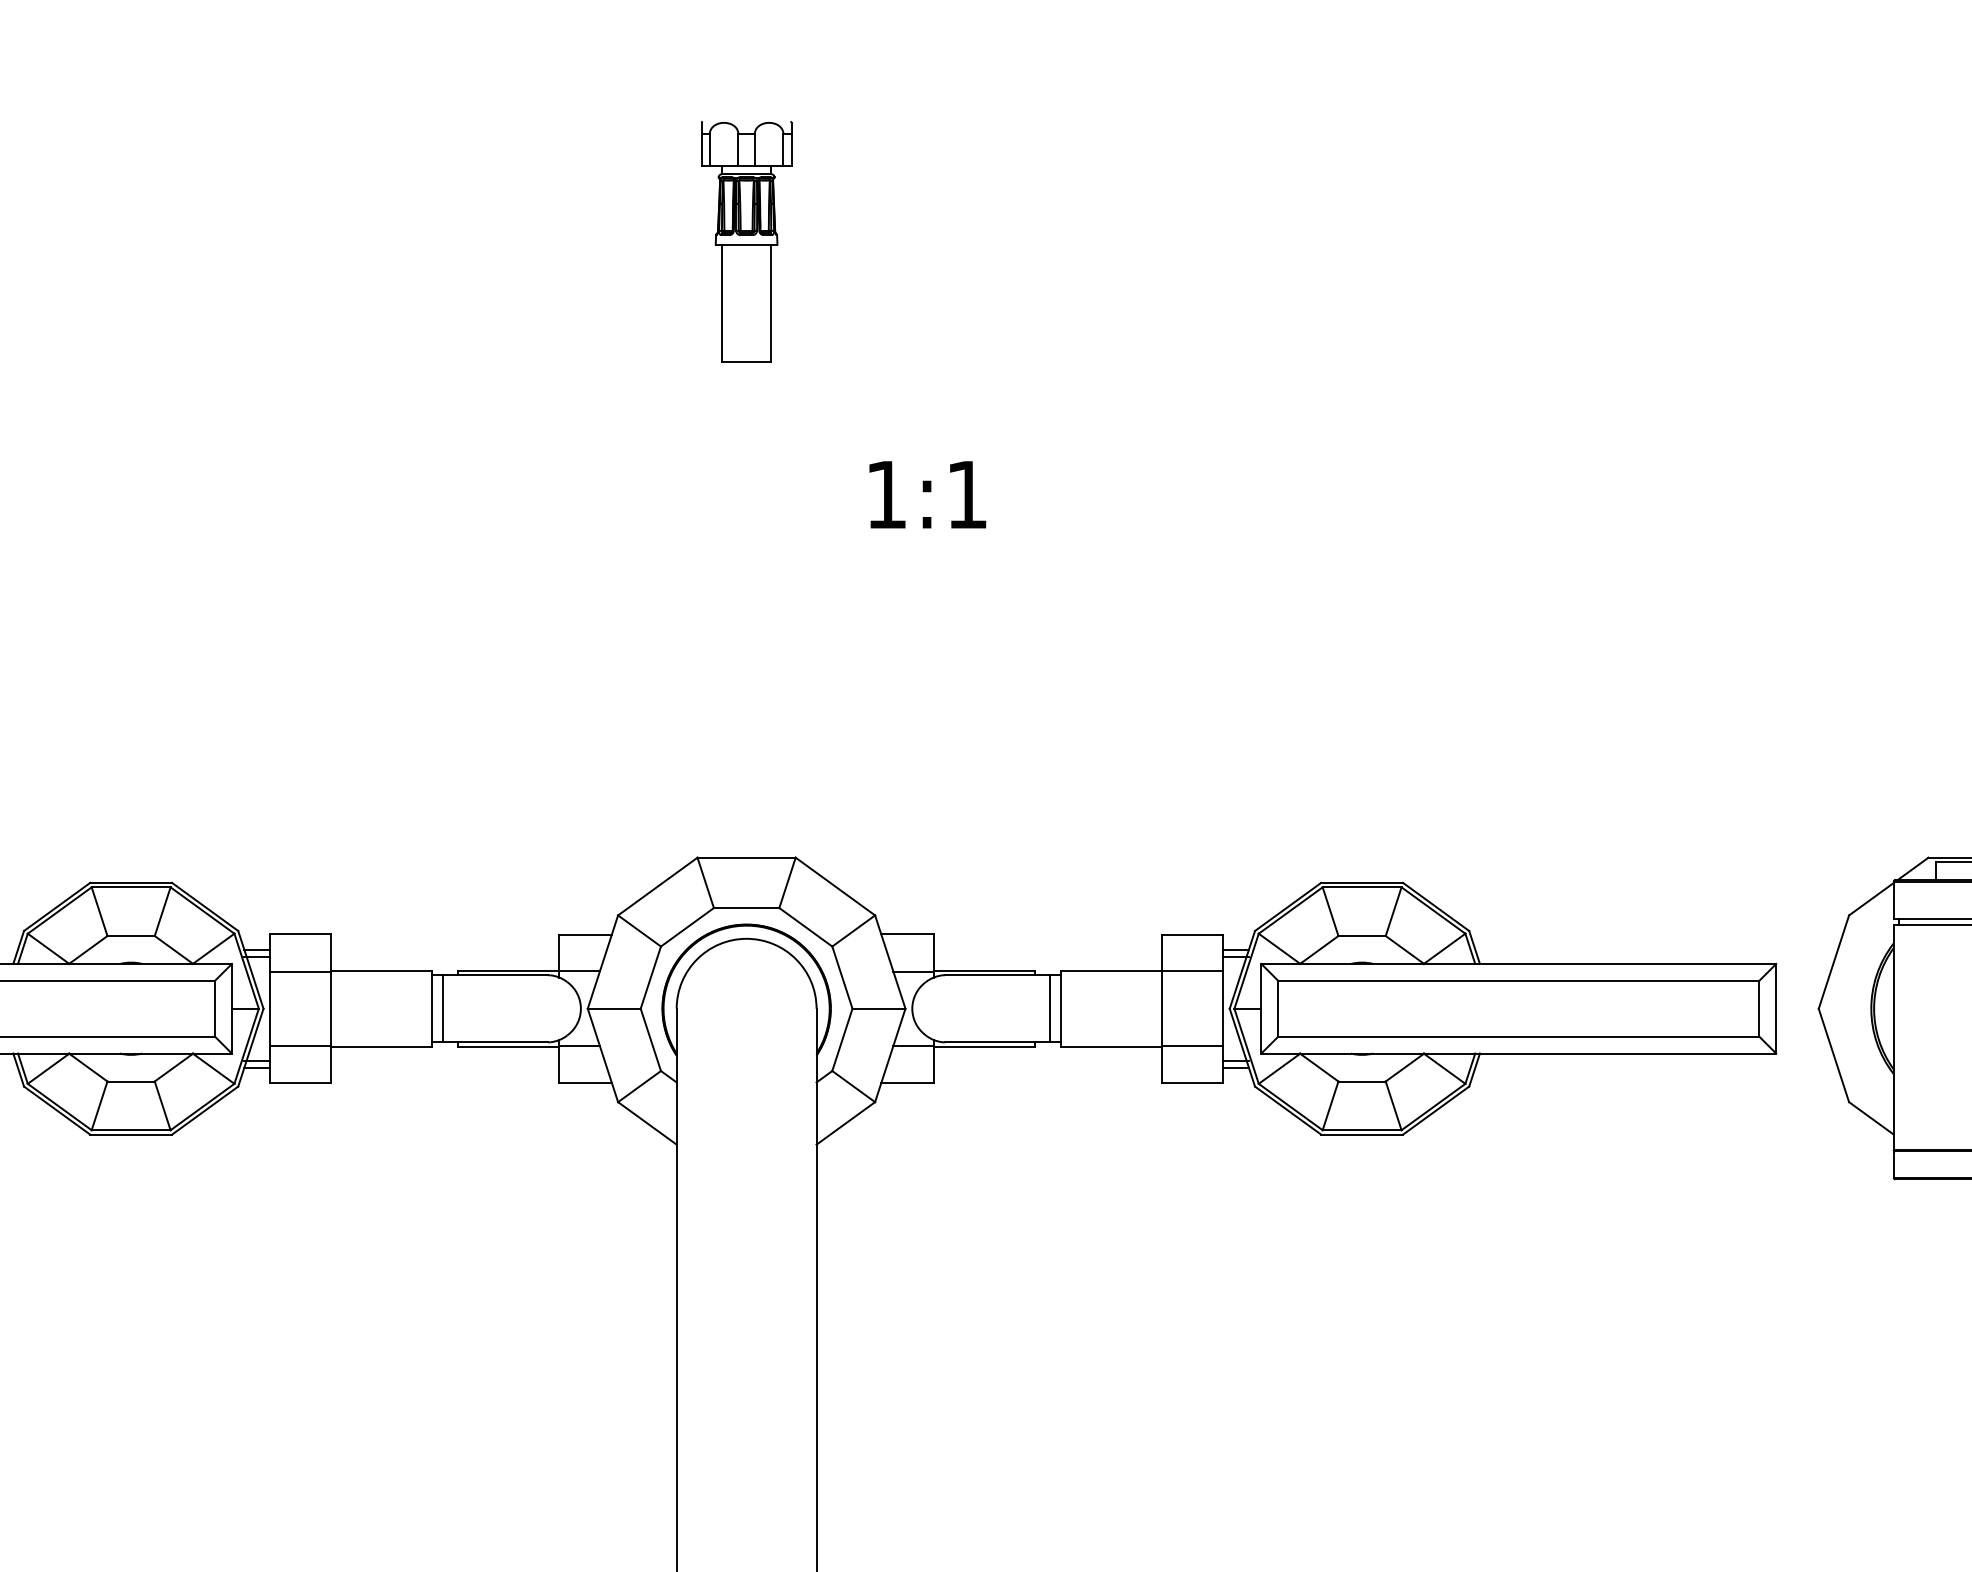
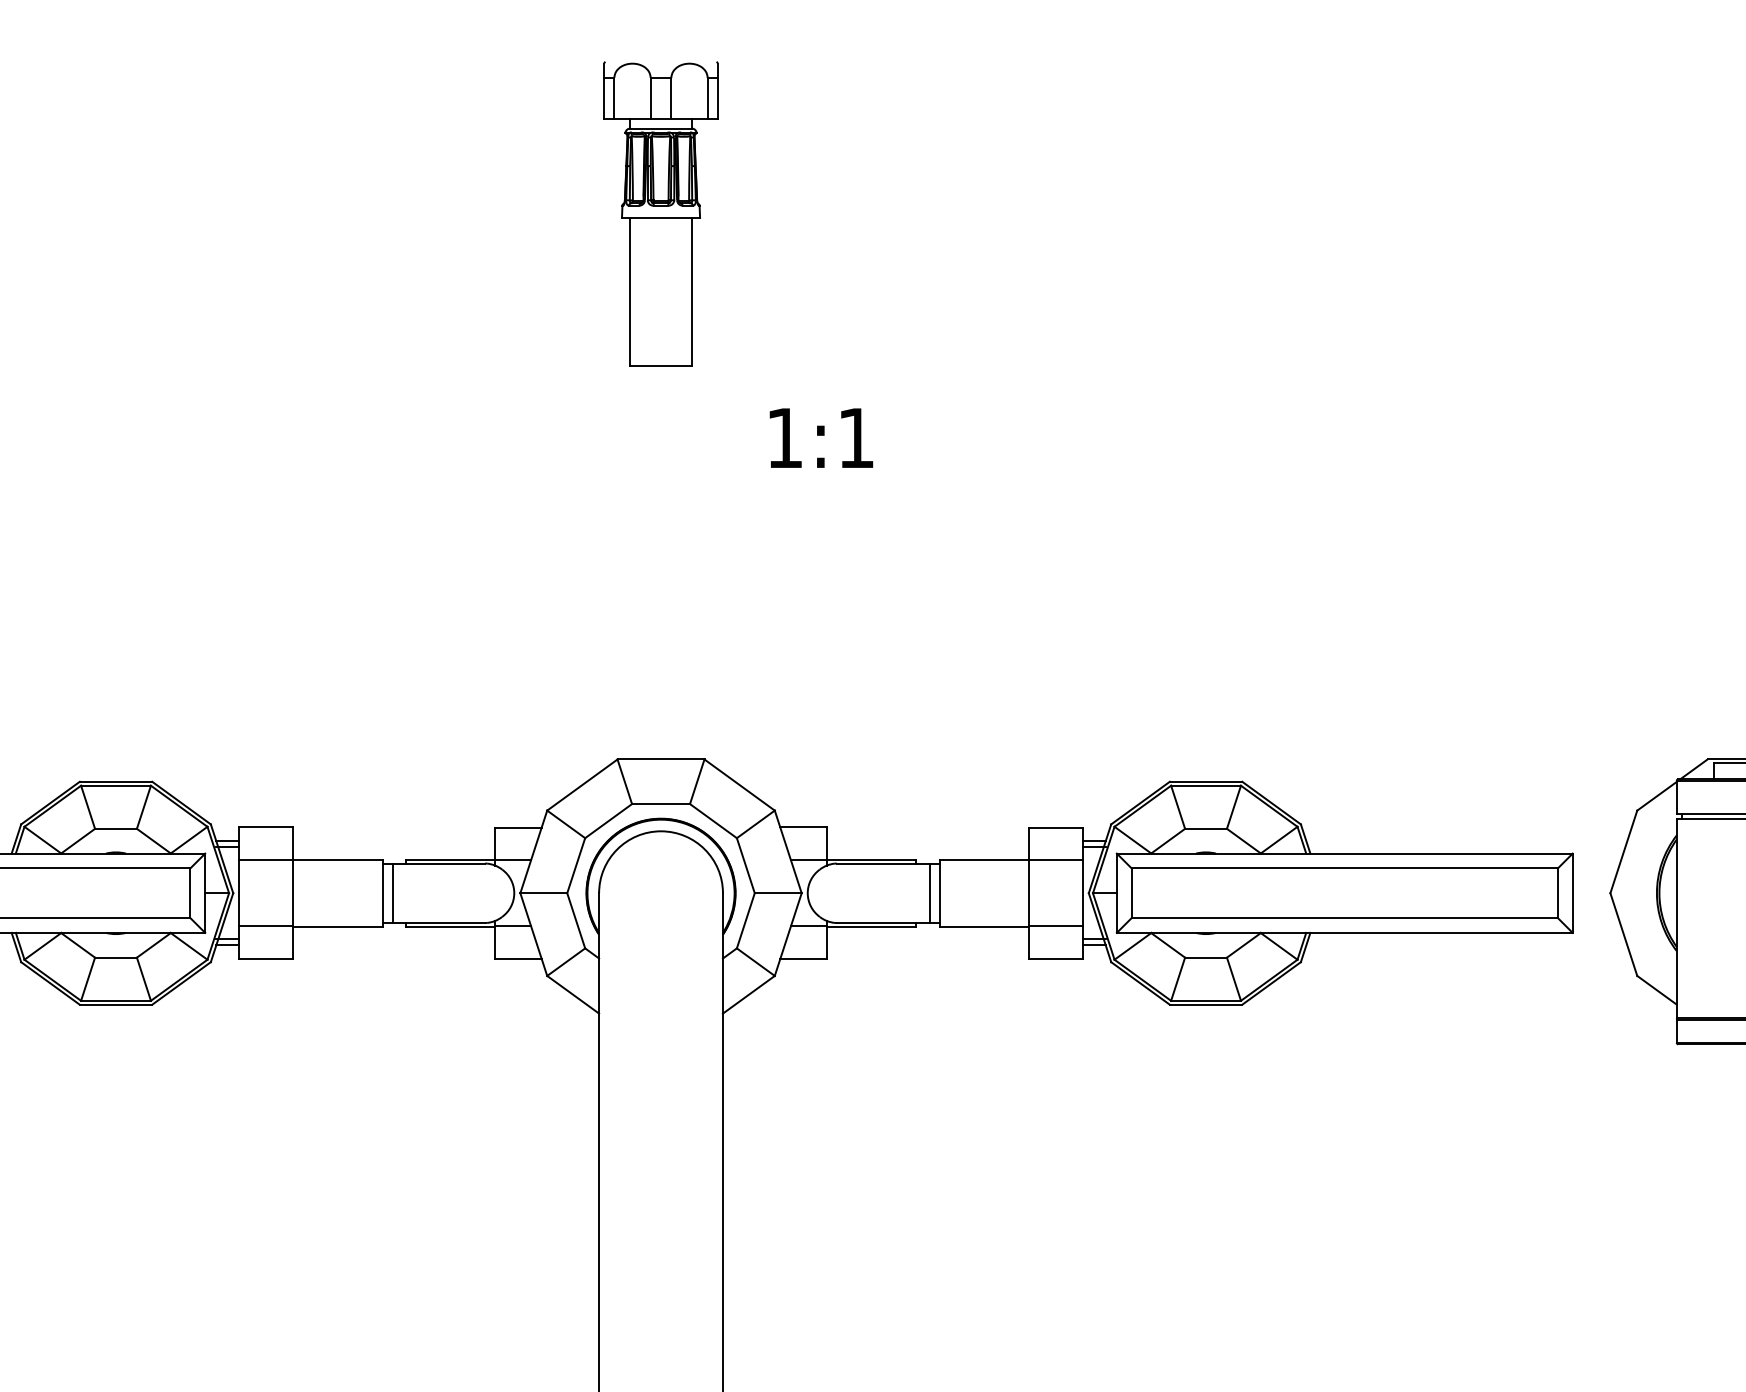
part: (746, 241) -> (660, 213), size x1.43

